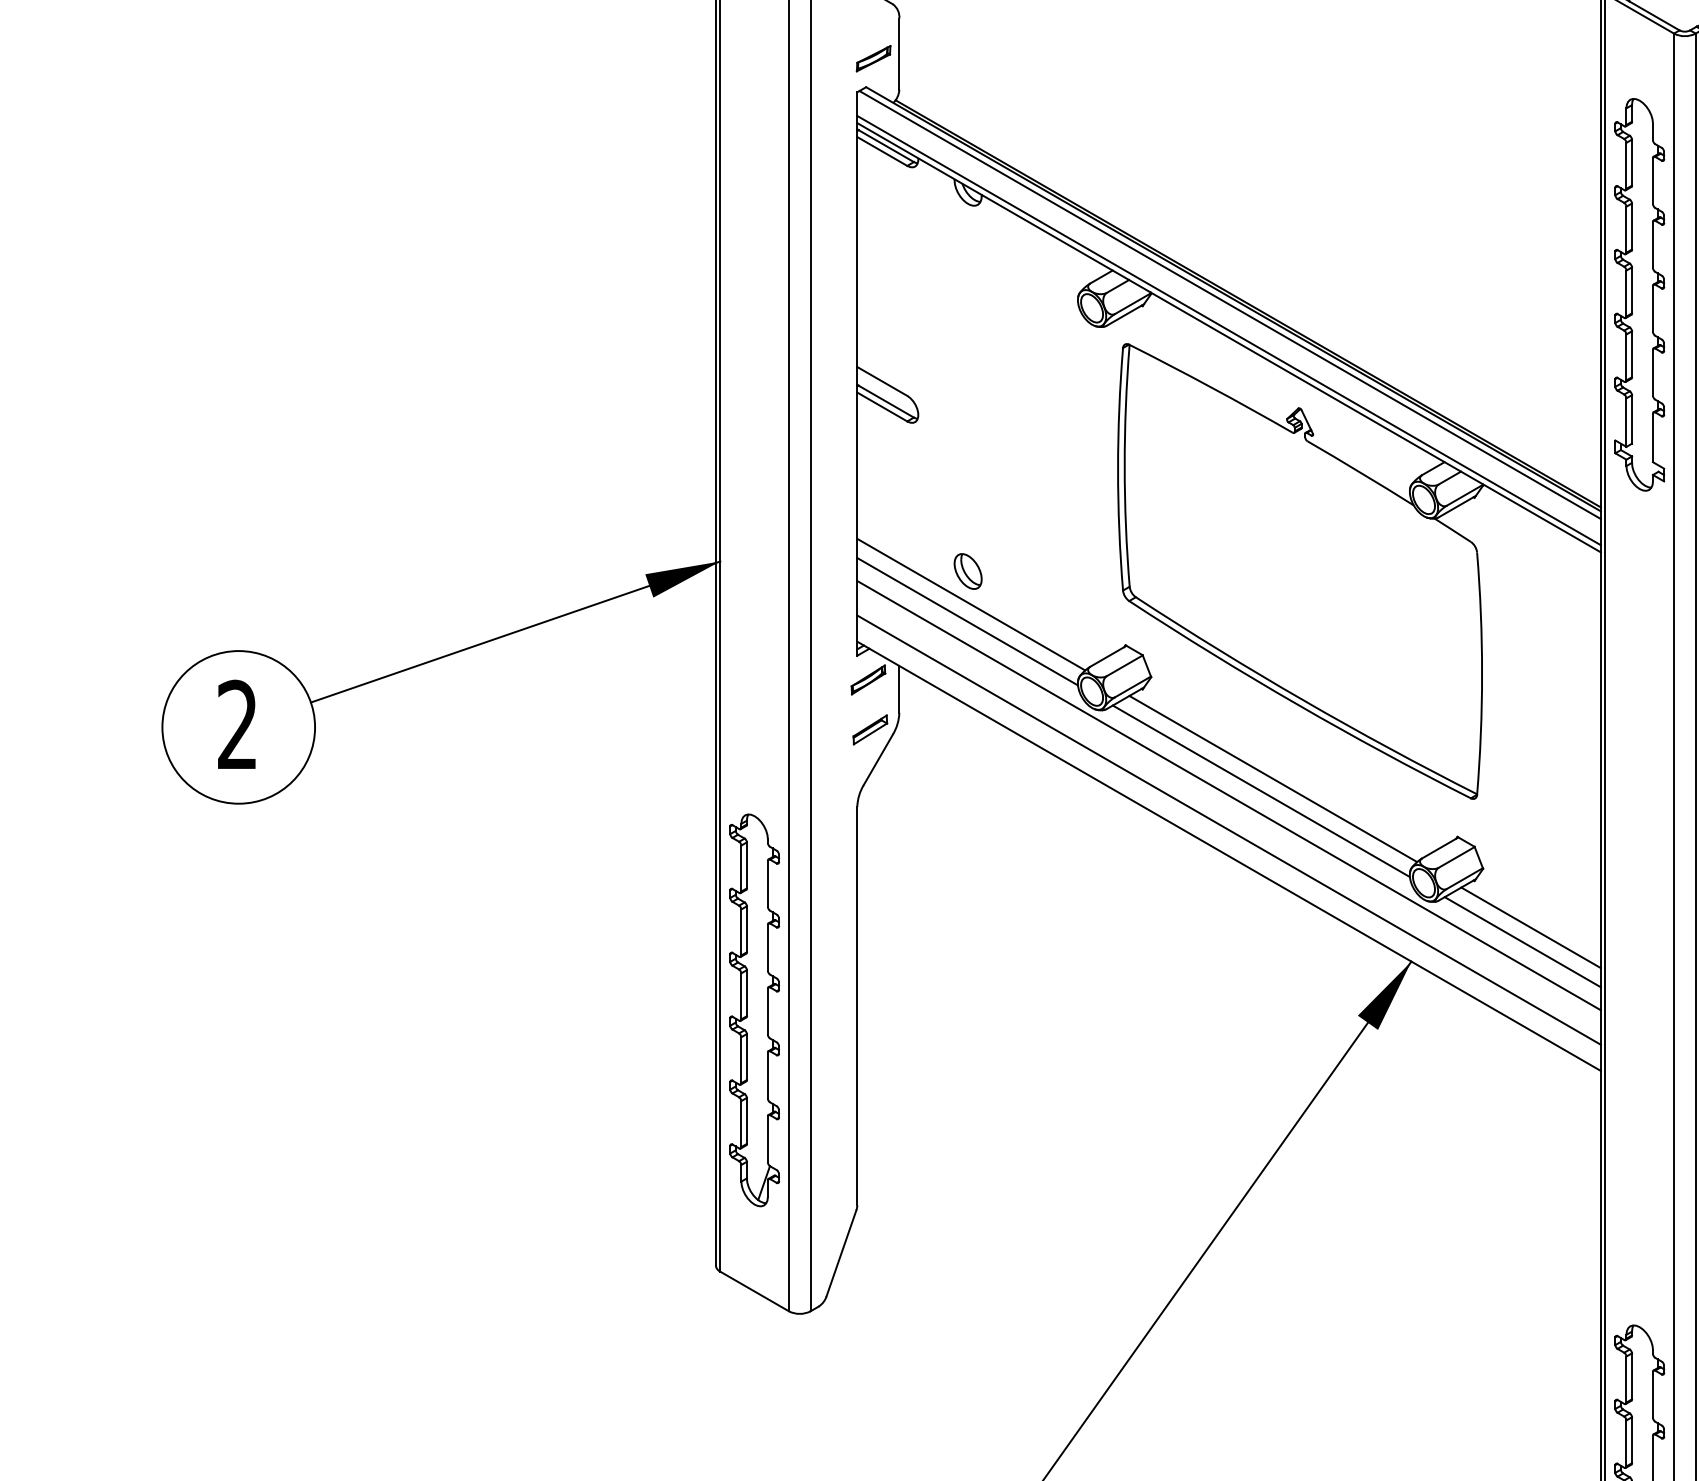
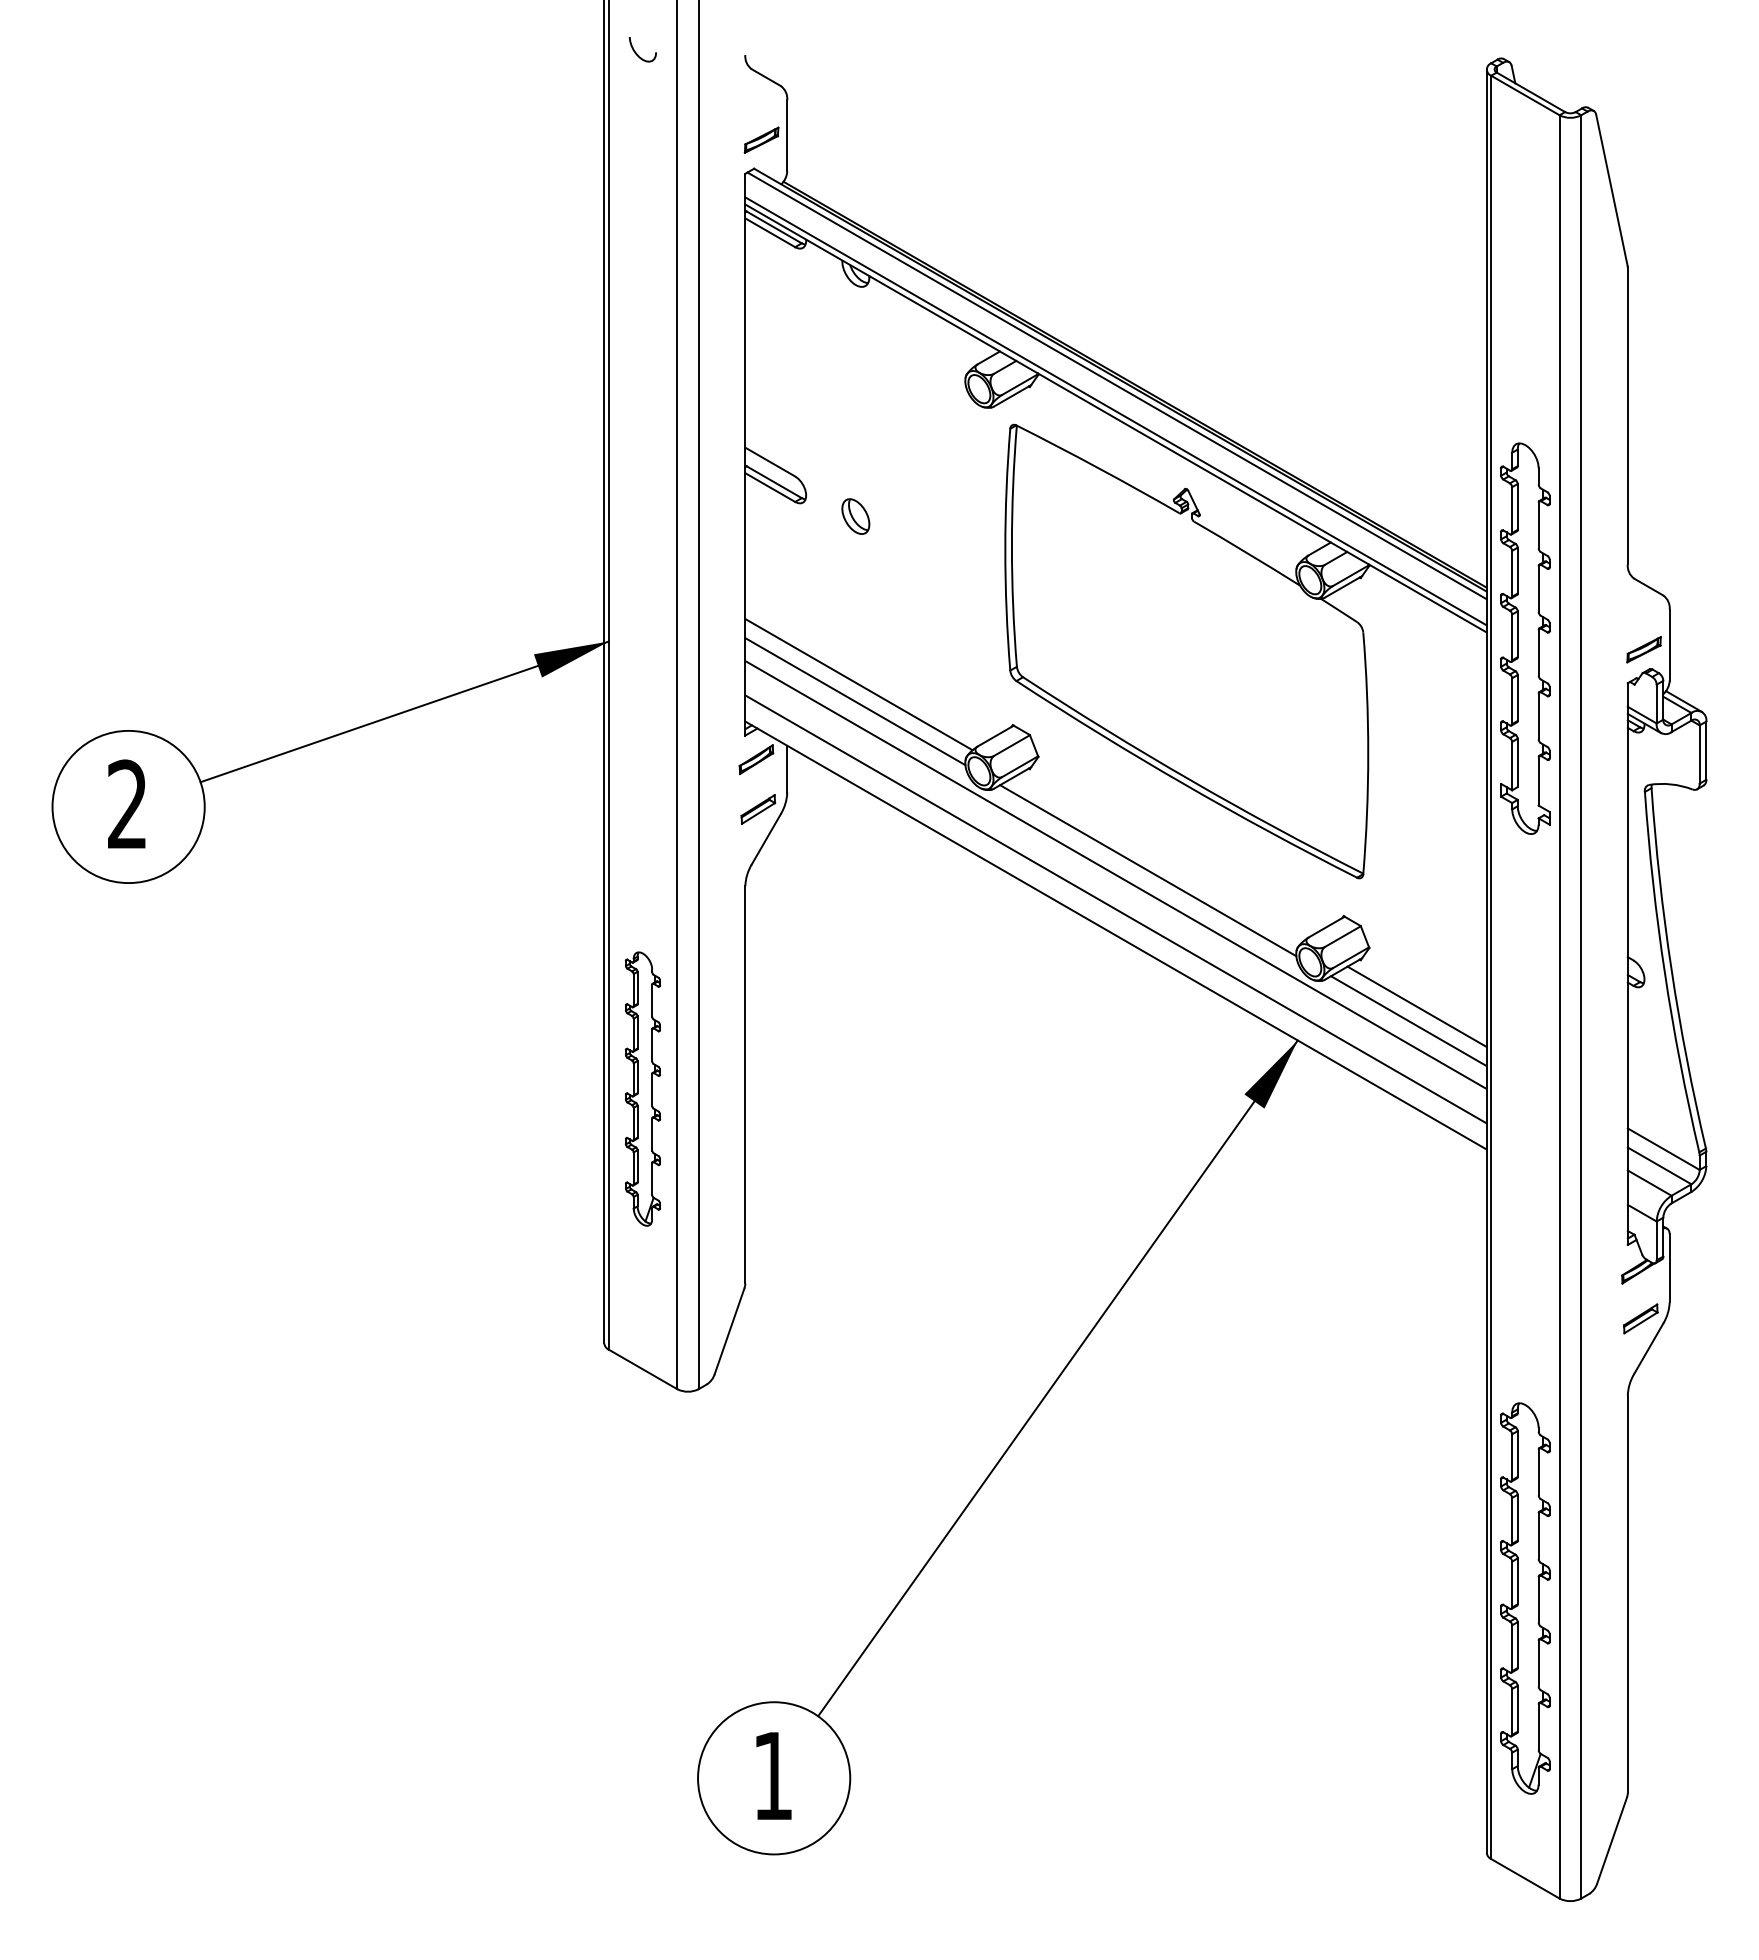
part: (1639, 294) -> (1525, 638), moved
part: (967, 571) -> (855, 516), moved
line: (1272, 779) -> (1159, 858), removed
part: (754, 1009) -> (642, 1088), size x0.7

